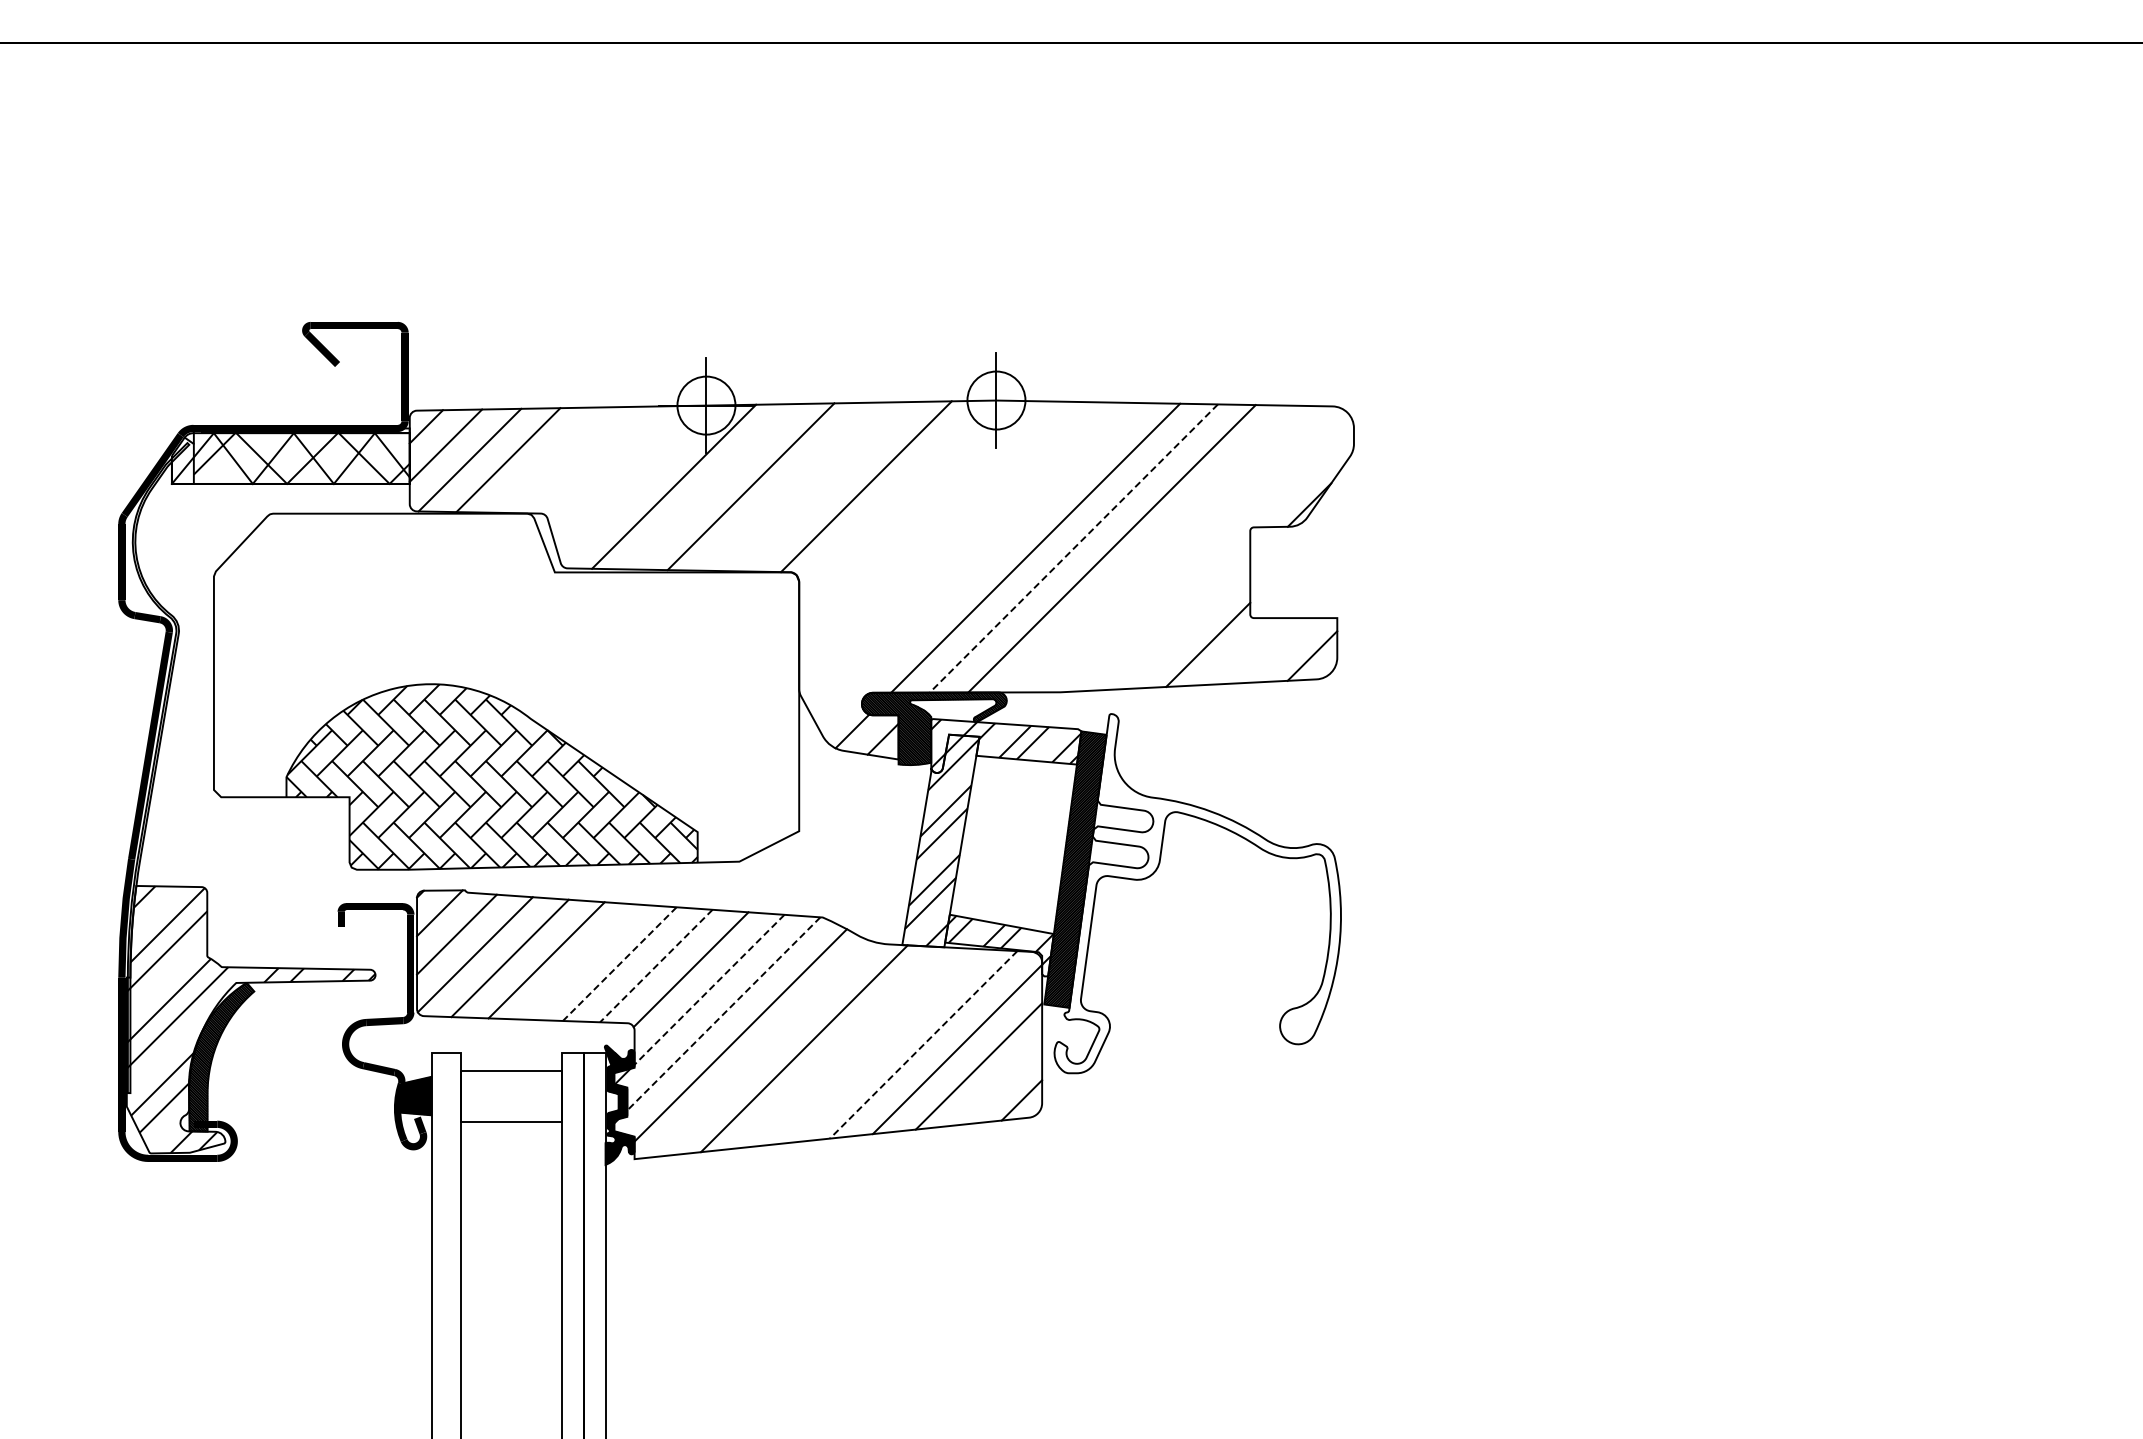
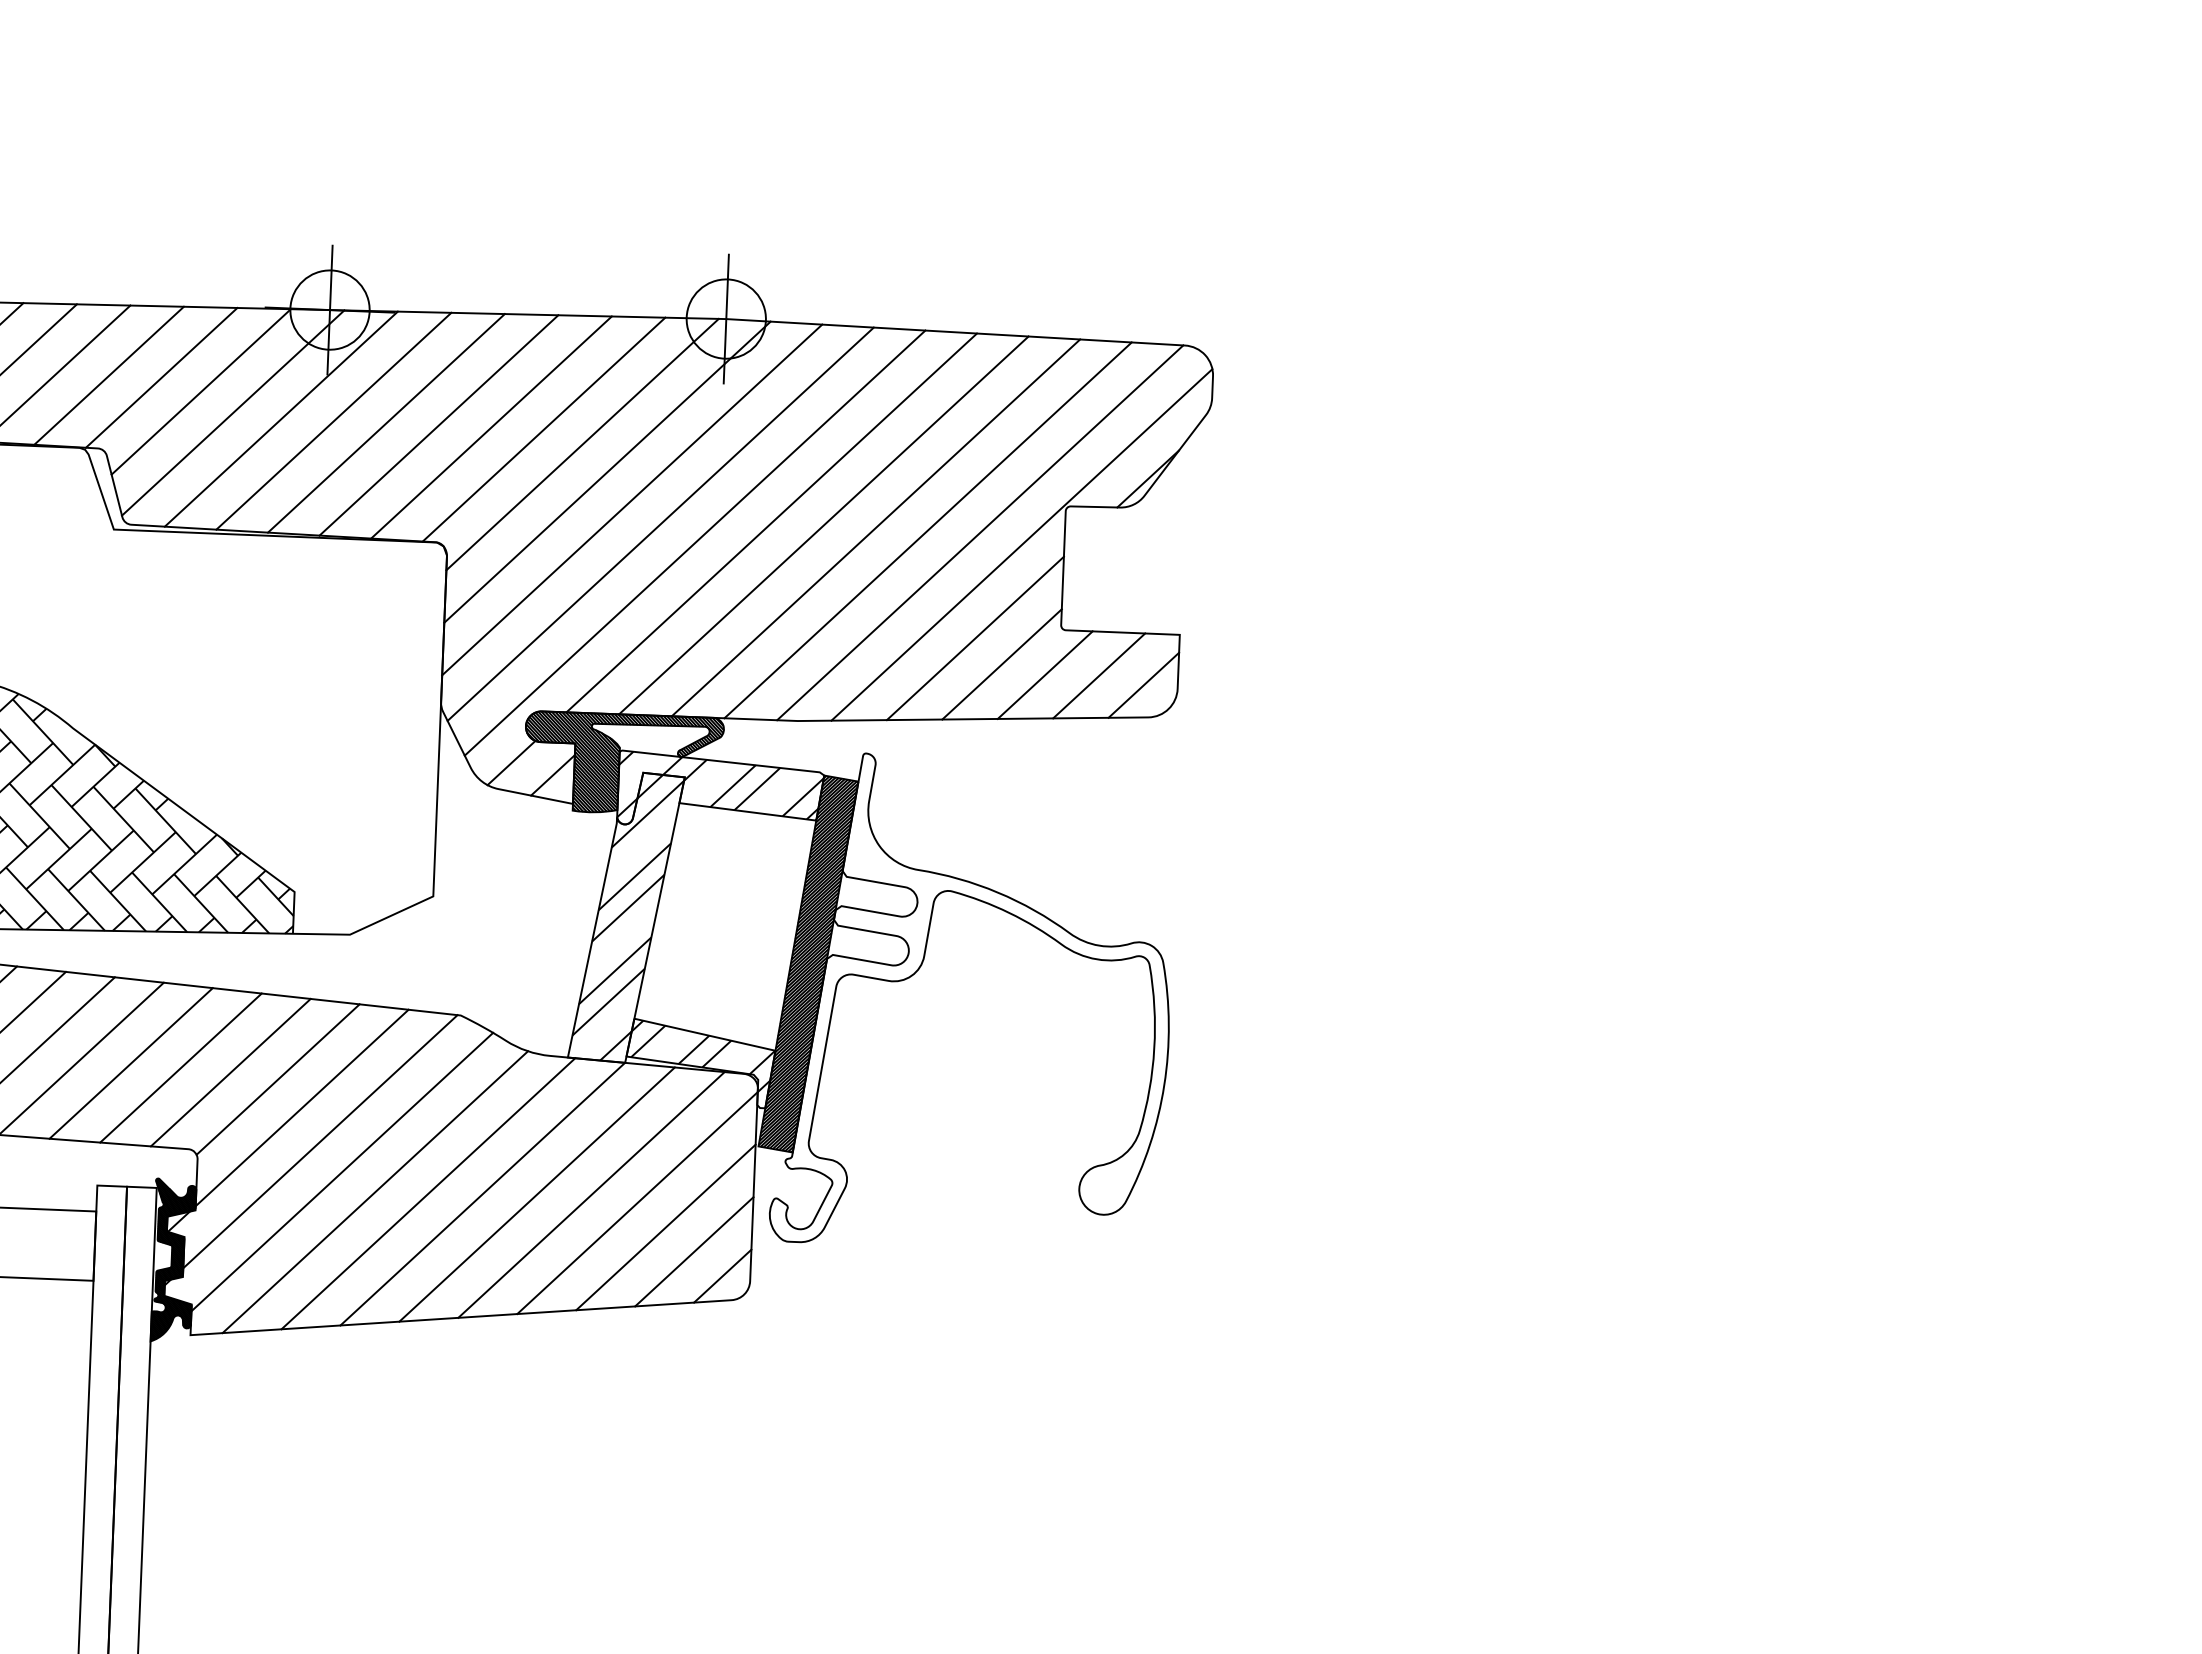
line: (546, 459) -> (108, 374), added
line: (585, 459) -> (161, 377), added
line: (614, 469) -> (200, 392), added
line: (638, 483) -> (232, 412), added
line: (712, 486) -> (333, 420), added
line: (789, 486) -> (438, 425), added
line: (827, 486) -> (490, 427), added
line: (894, 496) -> (581, 444), added
line: (913, 515) -> (606, 471), added
line: (932, 535) -> (631, 499), added
line: (1073, 548) -> (823, 525), dashed -> solid
line: (1149, 548) -> (927, 529), added
line: (1188, 549) -> (980, 533), added
line: (954, 552) -> (660, 524), added
line: (1219, 556) -> (1022, 544), added
line: (980, 565) -> (695, 543), added
line: (1187, 626) -> (974, 638), added
line: (1279, 650) -> (1099, 675), added
line: (1239, 651) -> (1044, 675), added
line: (582, 961) -> (130, 1062), added
line: (619, 964) -> (180, 1068), dashed -> solid
line: (656, 966) -> (231, 1073), dashed -> solid
line: (709, 989) -> (302, 1107), dashed -> solid
line: (723, 1013) -> (319, 1141), dashed -> solid
line: (923, 1044) -> (591, 1194), dashed -> solid
line: (883, 1046) -> (536, 1194), added
line: (843, 1047) -> (481, 1194), added
line: (765, 1048) -> (375, 1191), added
line: (1000, 1083) -> (694, 1251), added

